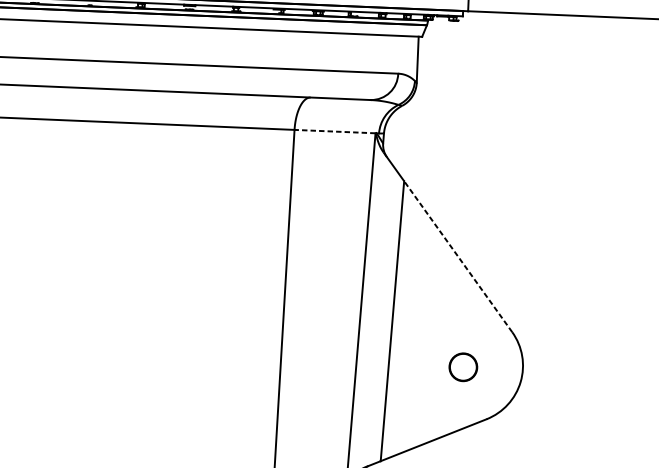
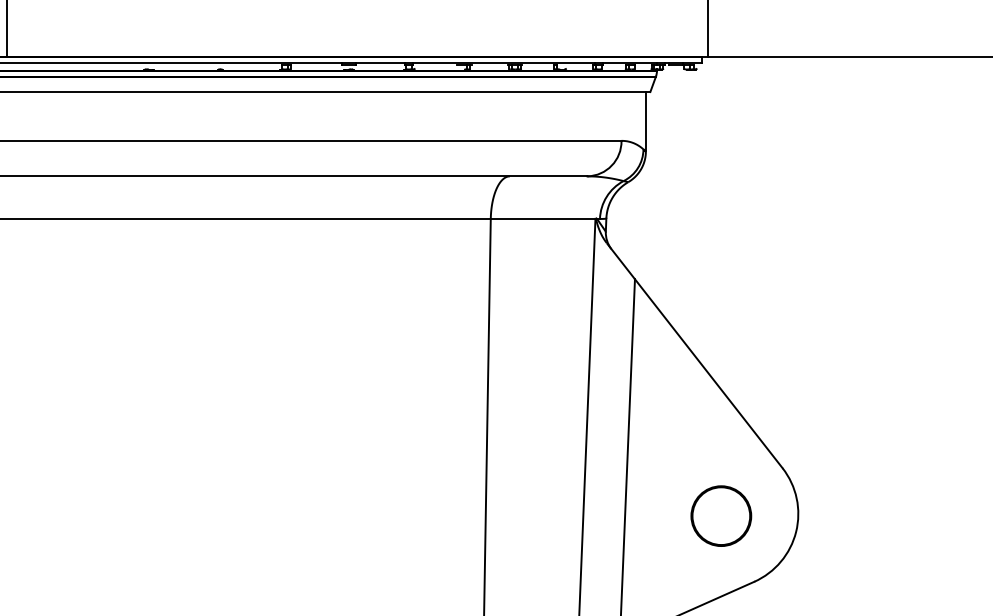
line: (334, 131) -> (542, 218), dashed -> solid
line: (458, 256) -> (708, 373), dashed -> solid
part: (463, 366) -> (721, 515), size x1.67

